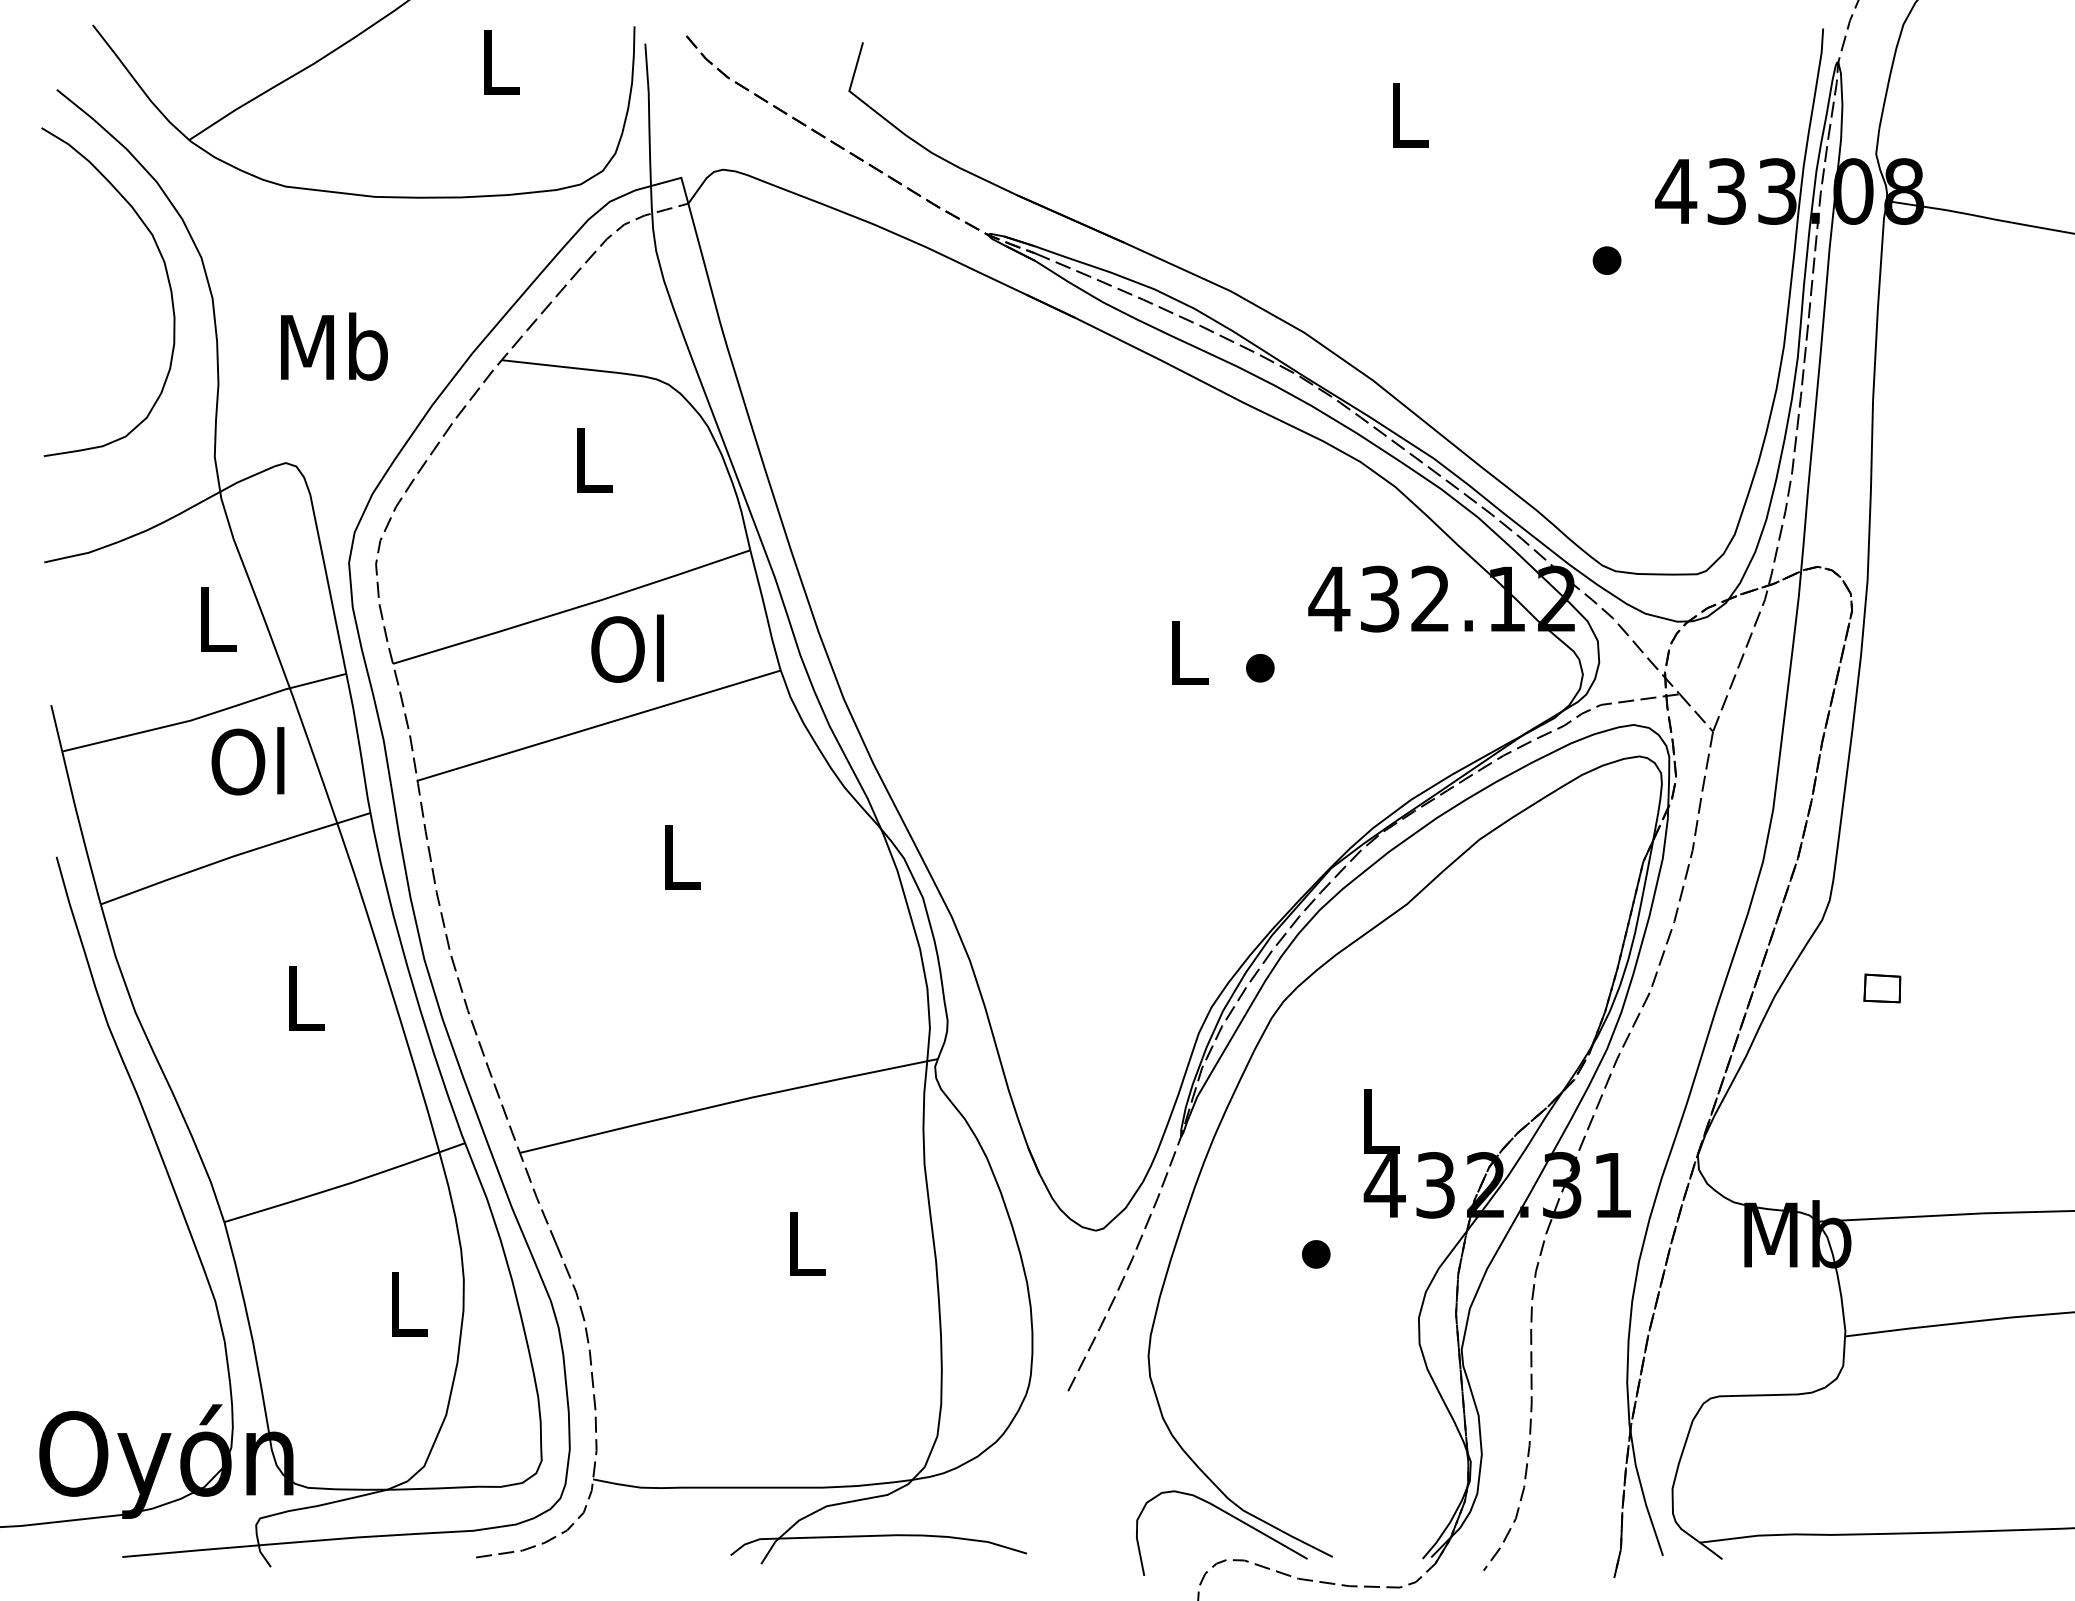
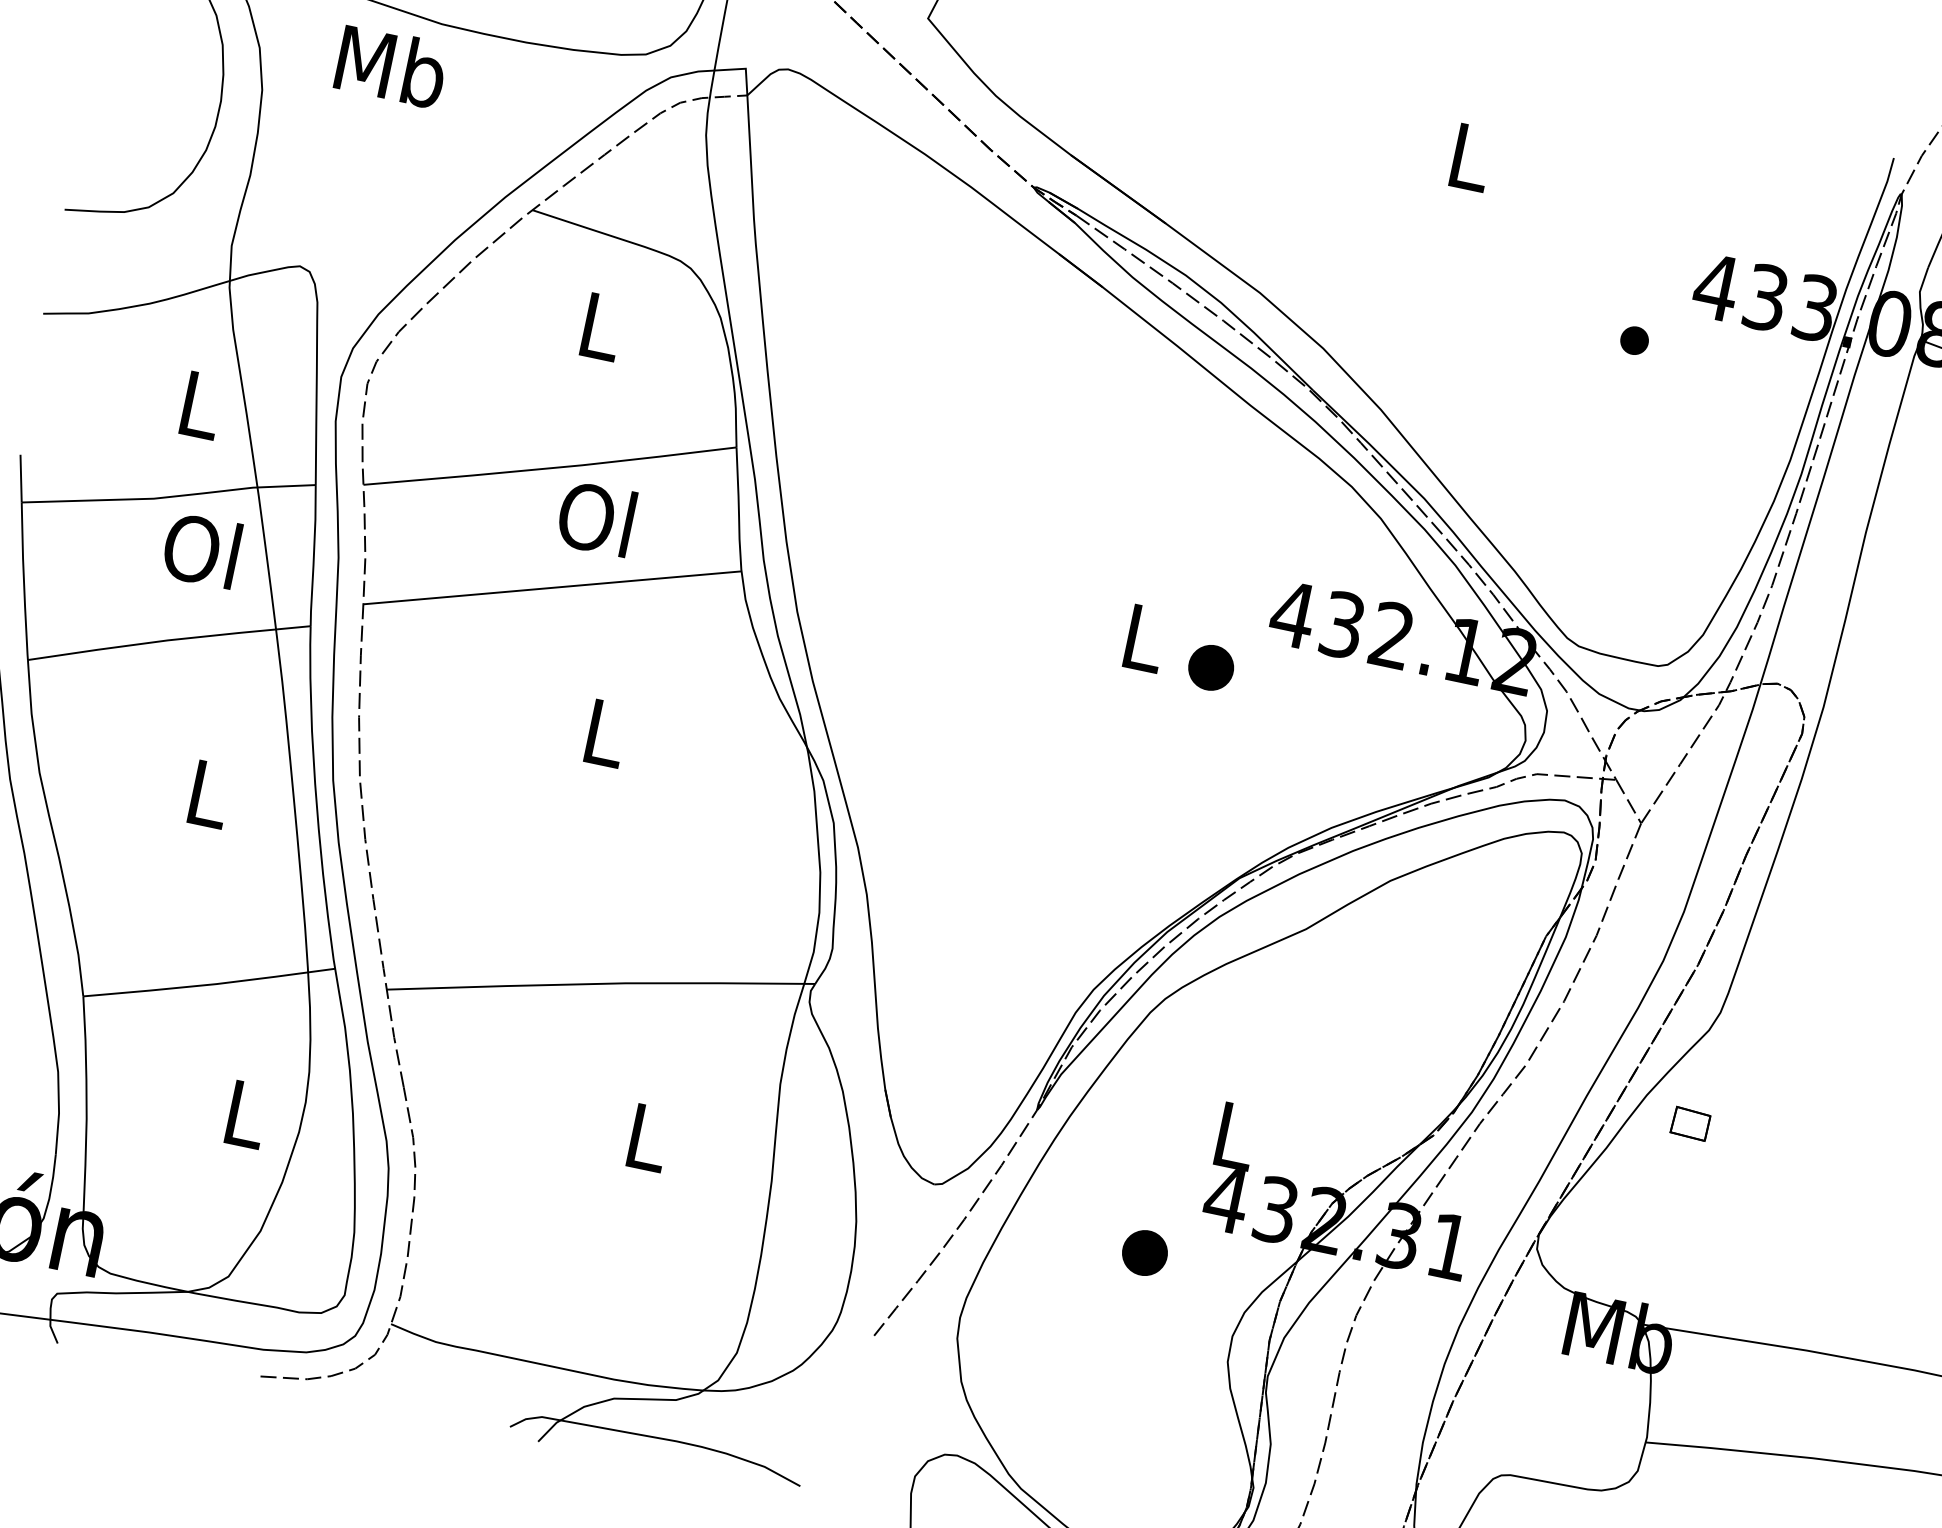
text: (334, 346) -> (391, 66), moved
part: (1260, 668) -> (1211, 668), size x1.6
part: (1882, 988) -> (1690, 1123), moved
part: (1316, 1254) -> (1145, 1253), size x1.6

